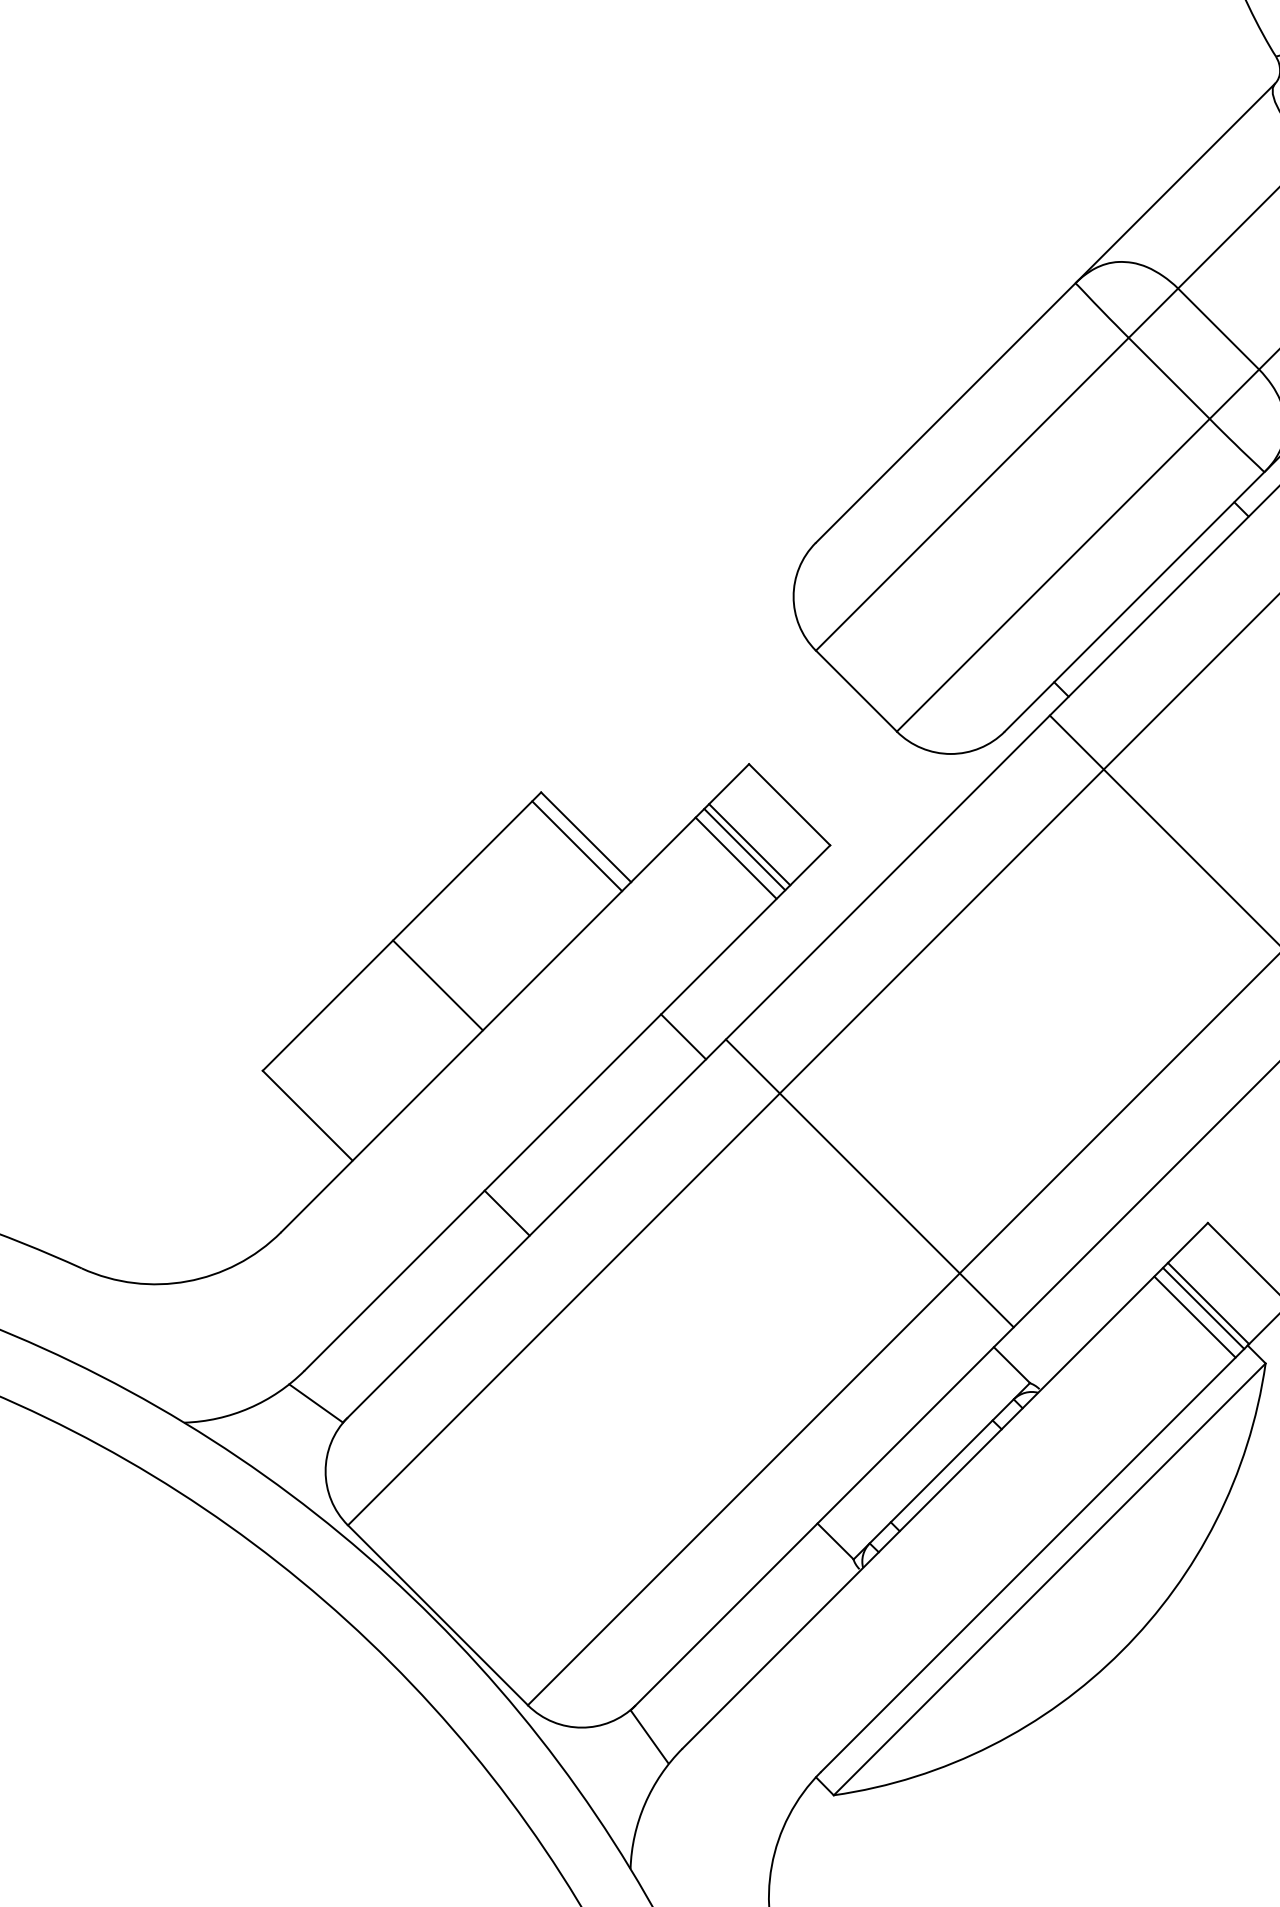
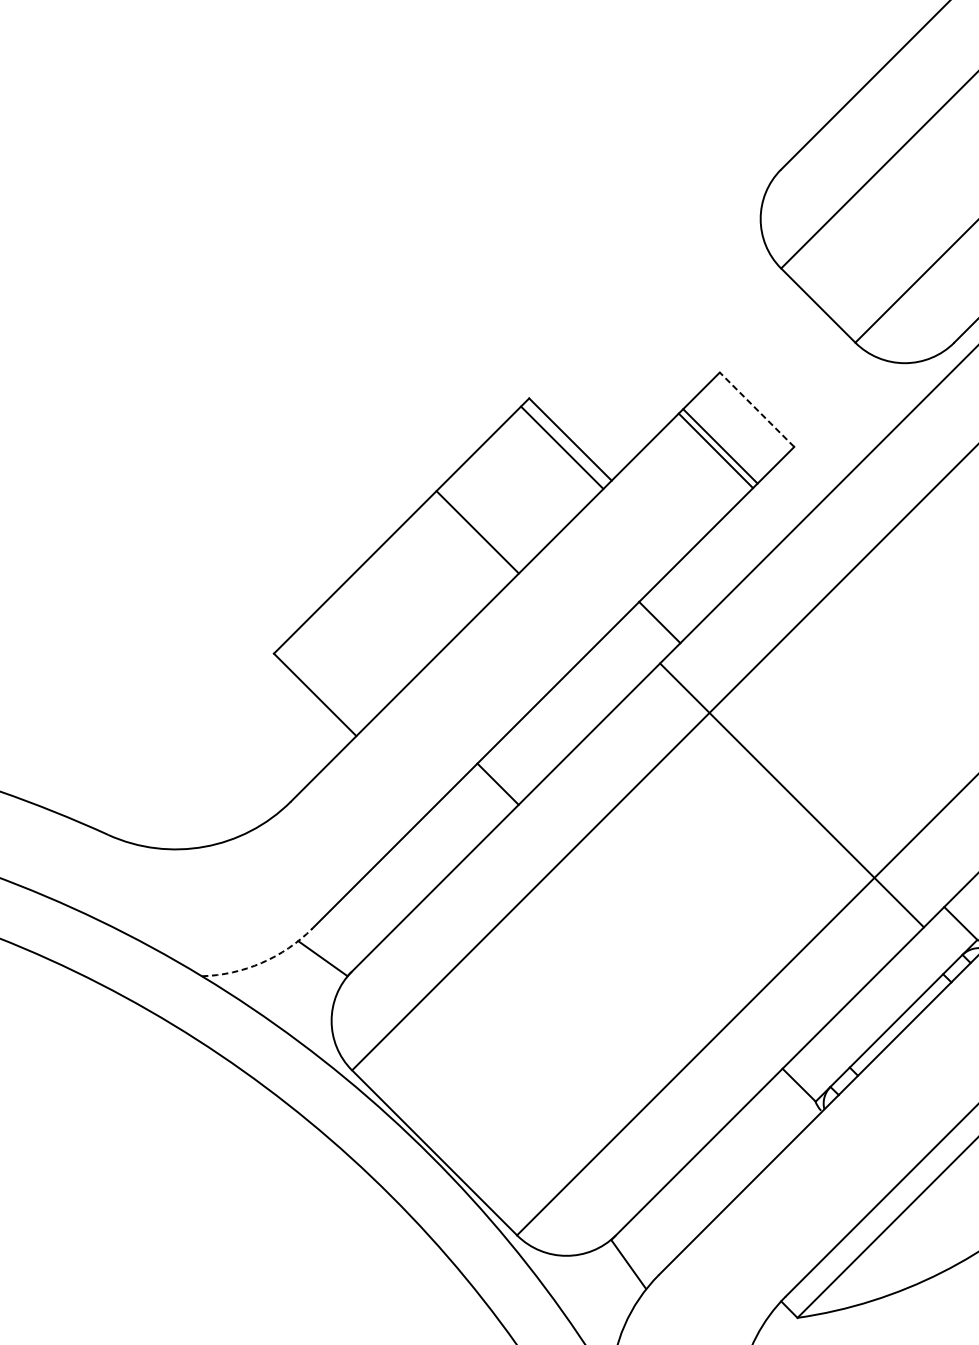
line: (789, 804) -> (756, 409), solid -> dashed
line: (735, 857) -> (707, 458), removed
line: (437, 985) -> (477, 532), moved
line: (869, 1183) -> (791, 795), moved
arc: (249, 1408) -> (261, 963), solid -> dashed

